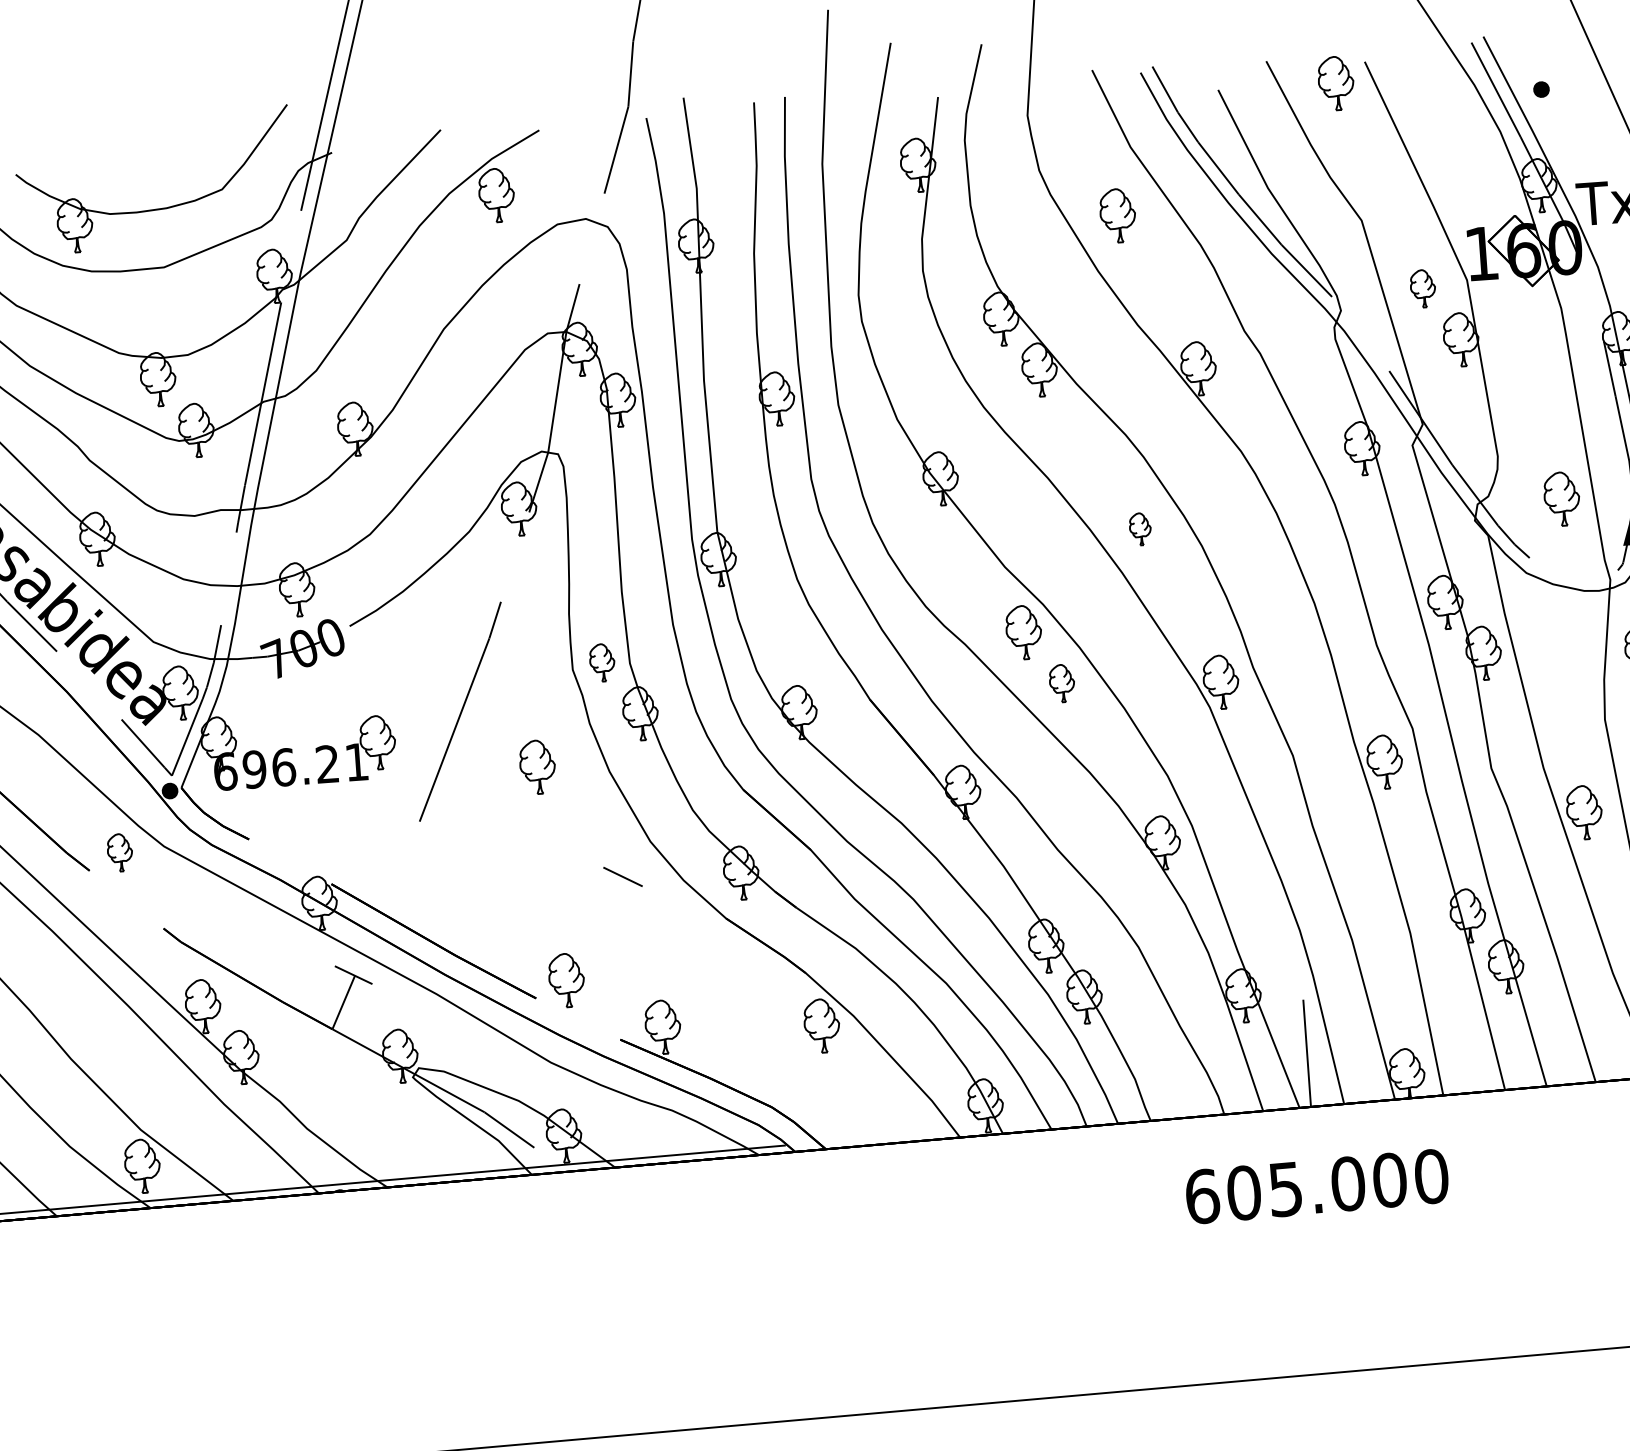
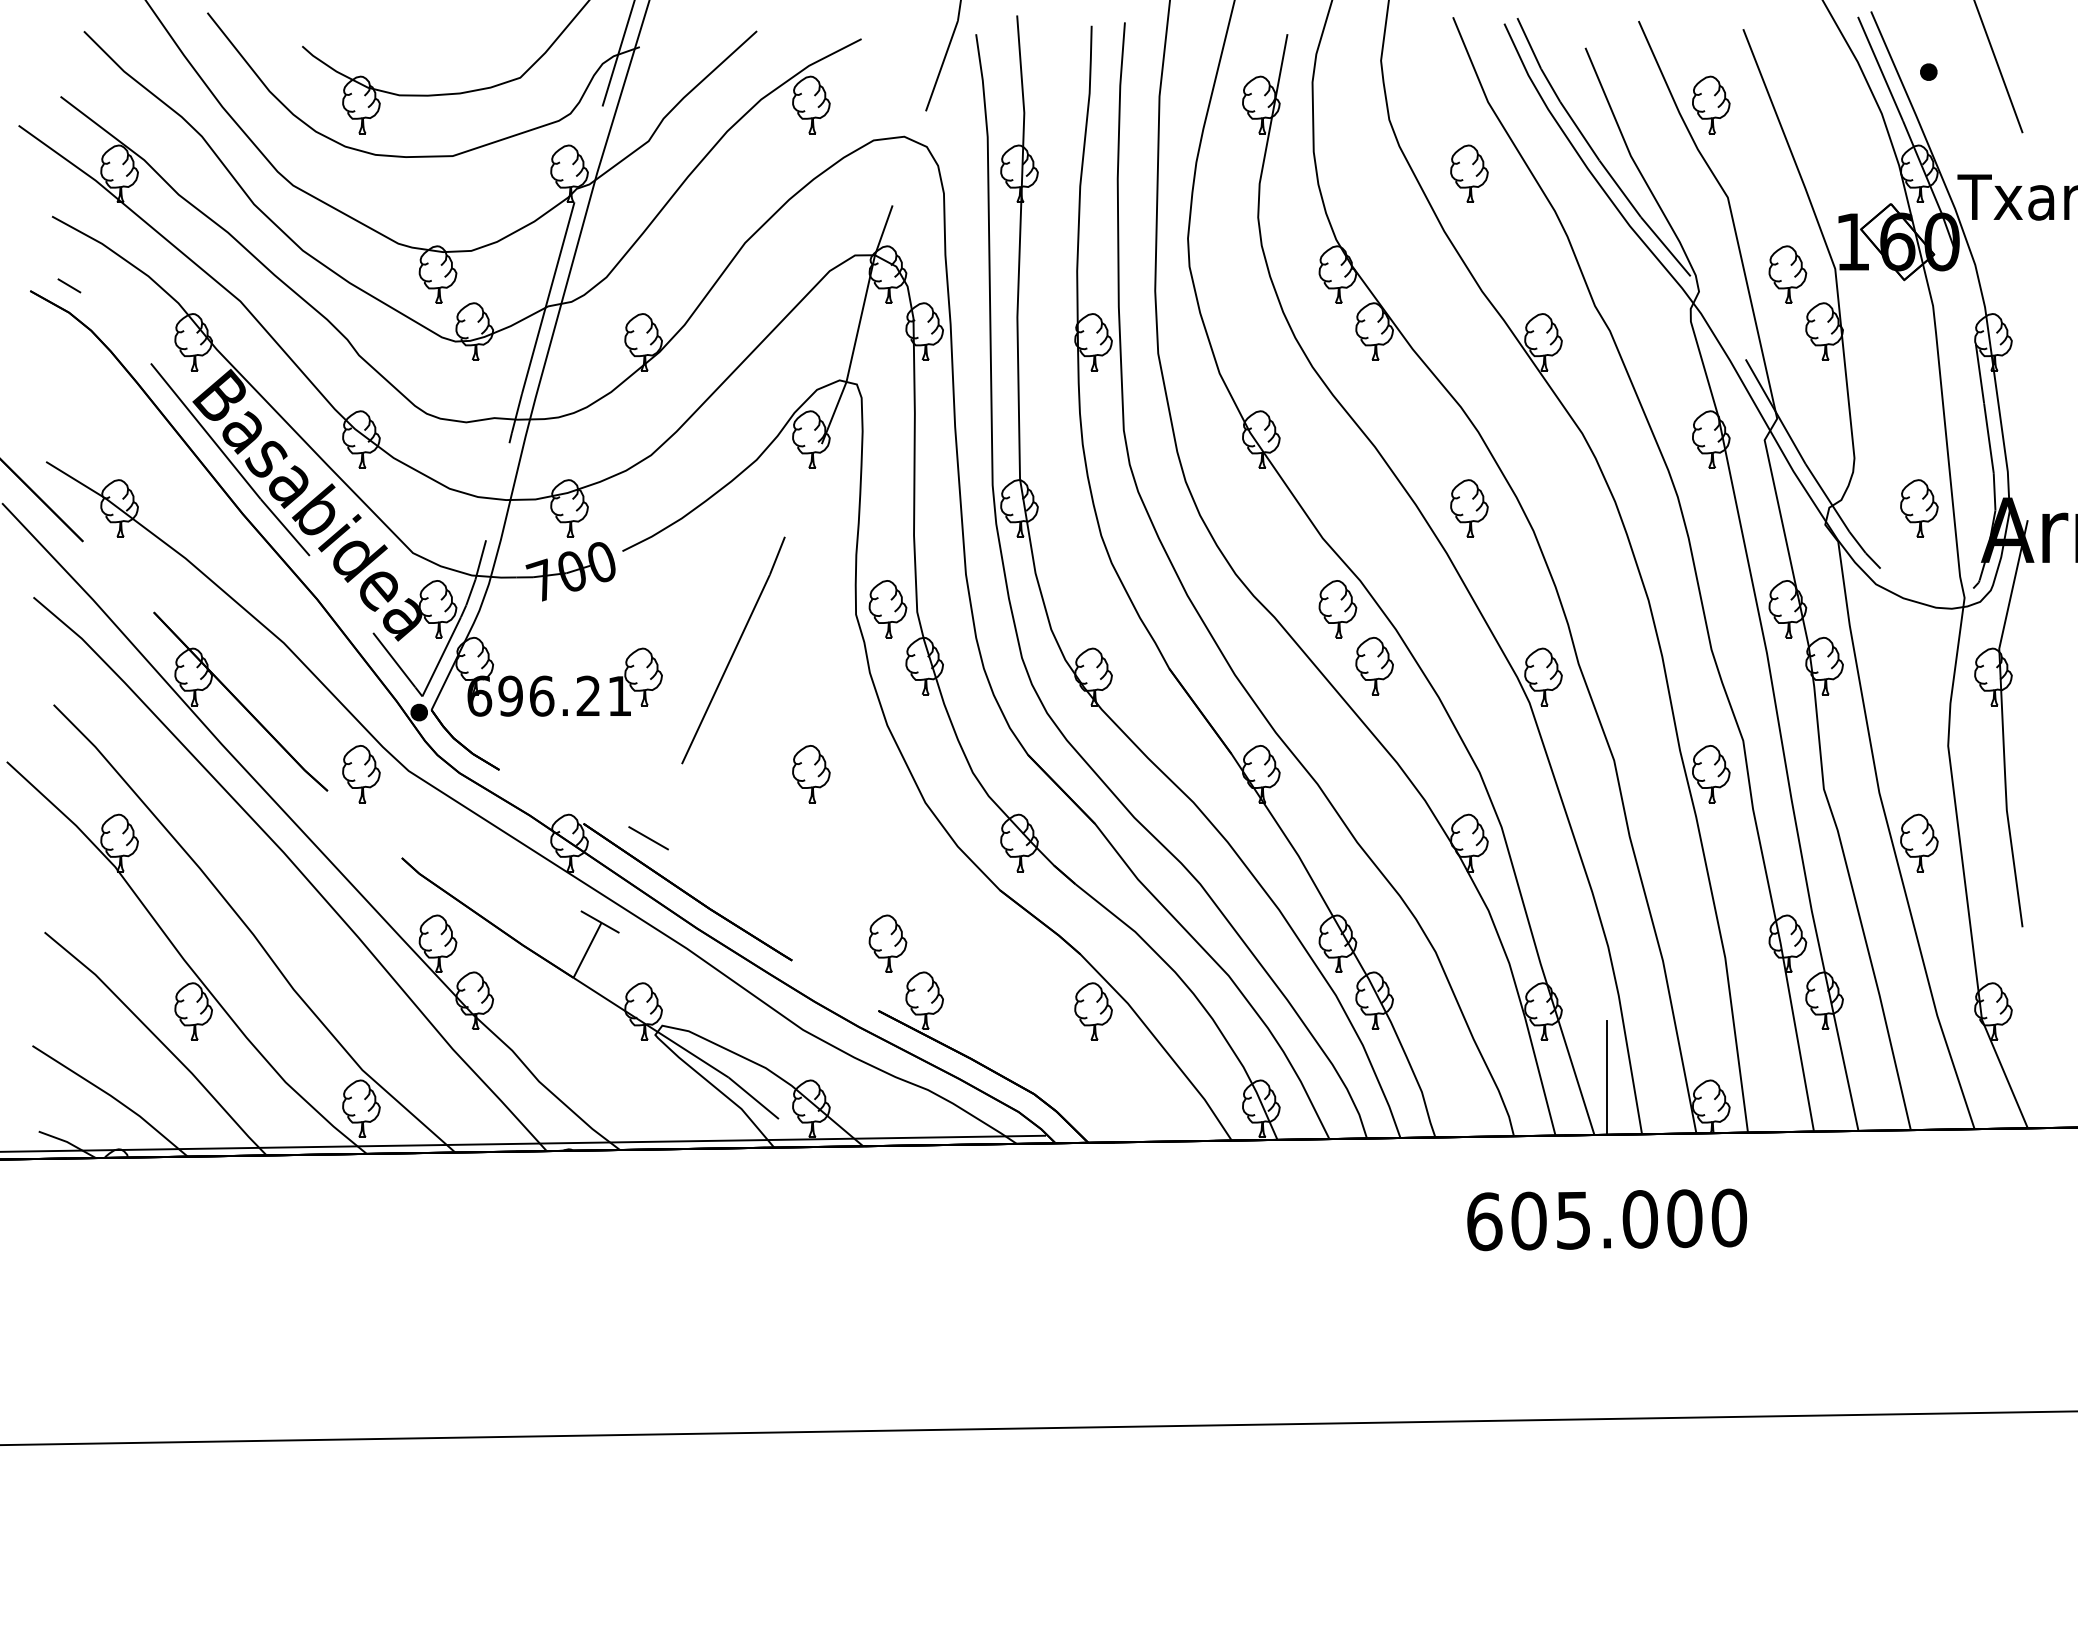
part: (1336, 82) -> (1711, 104), moved
part: (1422, 288) -> (1787, 274), size x1.43
part: (1140, 529) -> (1469, 508), size x1.67
part: (601, 663) -> (887, 609), size x1.43
part: (1062, 683) -> (1374, 666), size x1.43
part: (537, 767) -> (811, 774), moved
part: (120, 852) -> (361, 774), size x1.43
line: (622, 877) -> (648, 838), moved
part: (566, 980) -> (887, 943), moved

